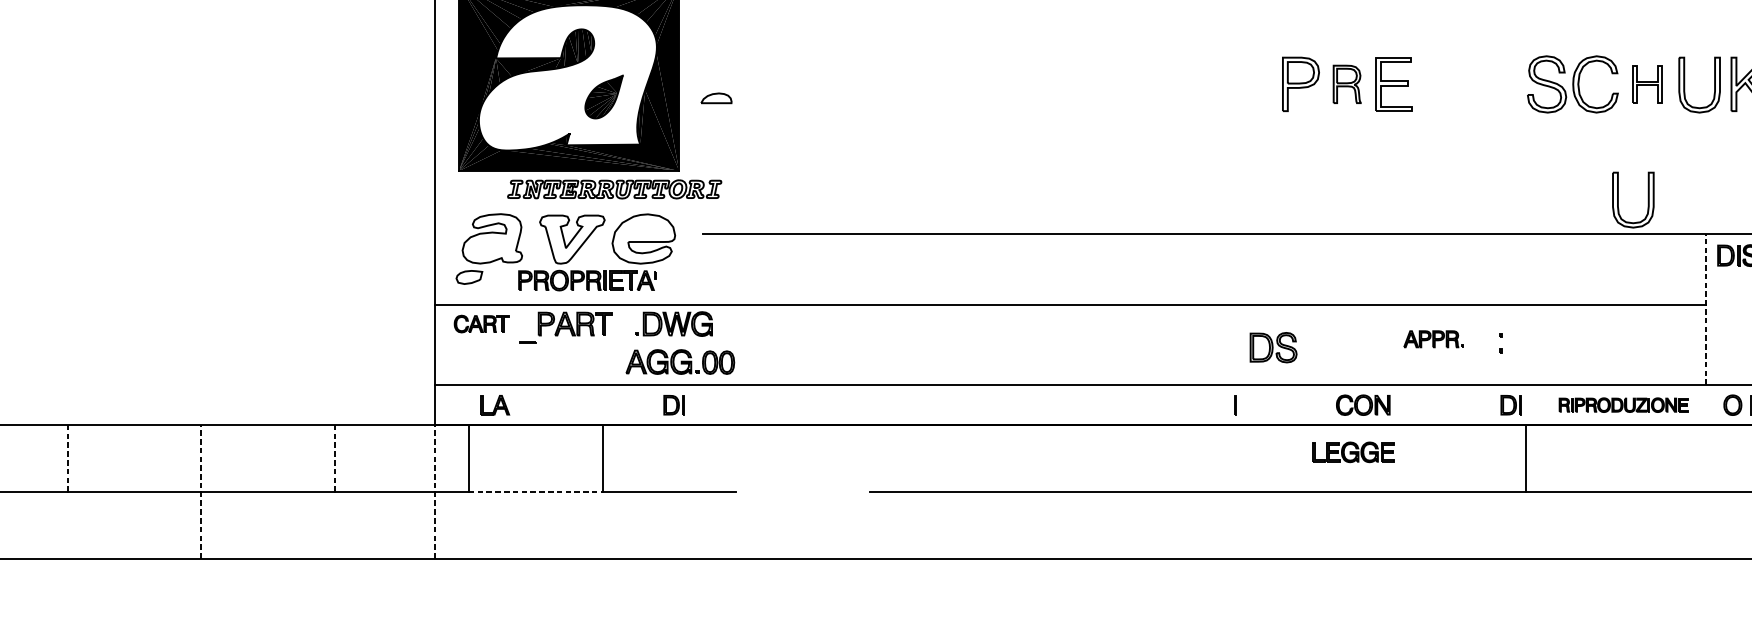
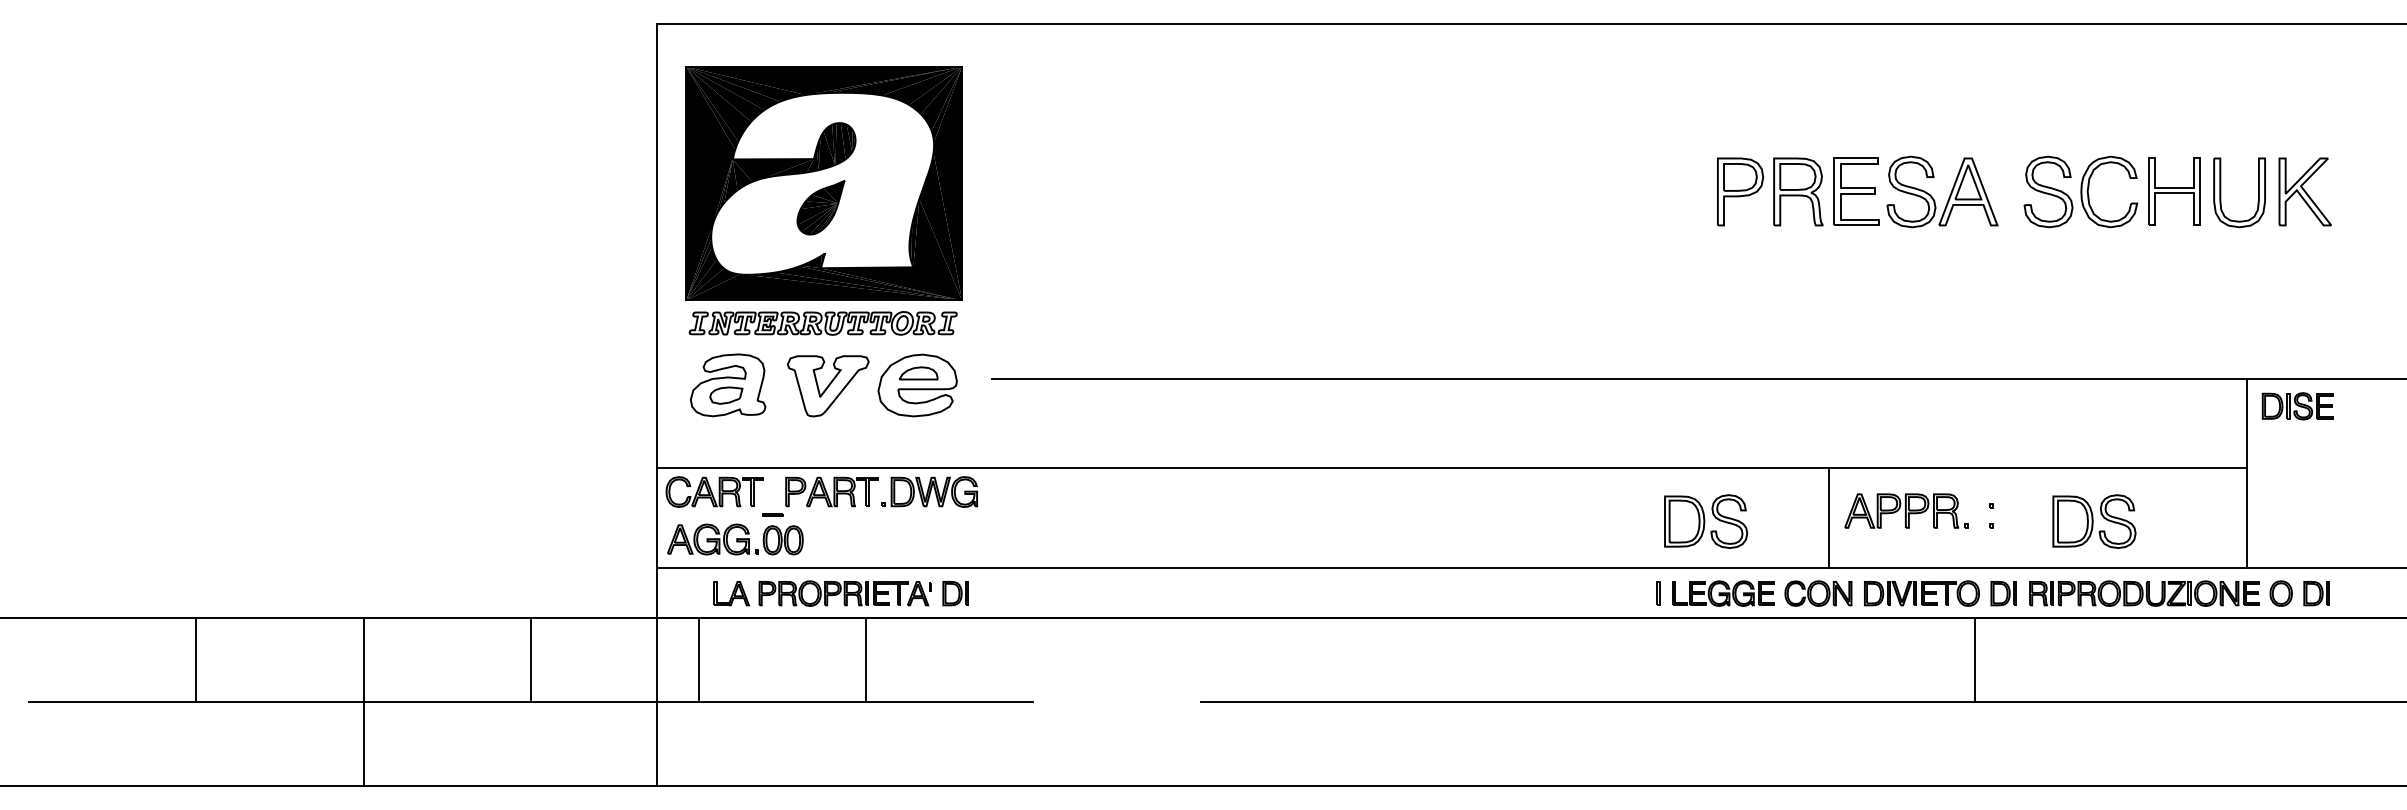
part: (1347, 84) -> (1798, 191), size x1.43
part: (1468, 84) -> (1950, 192), added
part: (1647, 84) -> (2174, 191), size x1.43
part: (603, 96) -> (820, 207), moved
part: (716, 98) -> (918, 373), moved
part: (614, 189) -> (822, 323), moved
part: (1618, 199) -> (2138, 336), removed
part: (469, 277) -> (726, 395), moved
part: (586, 280) -> (844, 593), moved
line: (1705, 309) -> (2247, 473), dashed -> solid
part: (481, 323) -> (714, 491), size x1.43
part: (674, 323) -> (929, 491), moved
part: (1433, 338) -> (1906, 510), size x1.67
line: (1371, 344) -> (1828, 517), added
part: (1273, 347) -> (1706, 521), size x1.43
part: (1583, 347) -> (2094, 521), added
part: (680, 361) -> (735, 539), moved
part: (1445, 405) -> (1921, 593), added
part: (1623, 405) -> (2144, 593), size x1.43
part: (1353, 452) -> (1723, 593), moved
line: (67, 458) -> (196, 660), dashed -> solid
line: (335, 458) -> (531, 660), dashed -> solid
line: (1526, 458) -> (1975, 660), moved
line: (201, 492) -> (363, 702), dashed -> solid
line: (435, 492) -> (656, 702), dashed -> solid
line: (535, 492) -> (782, 702), dashed -> solid

